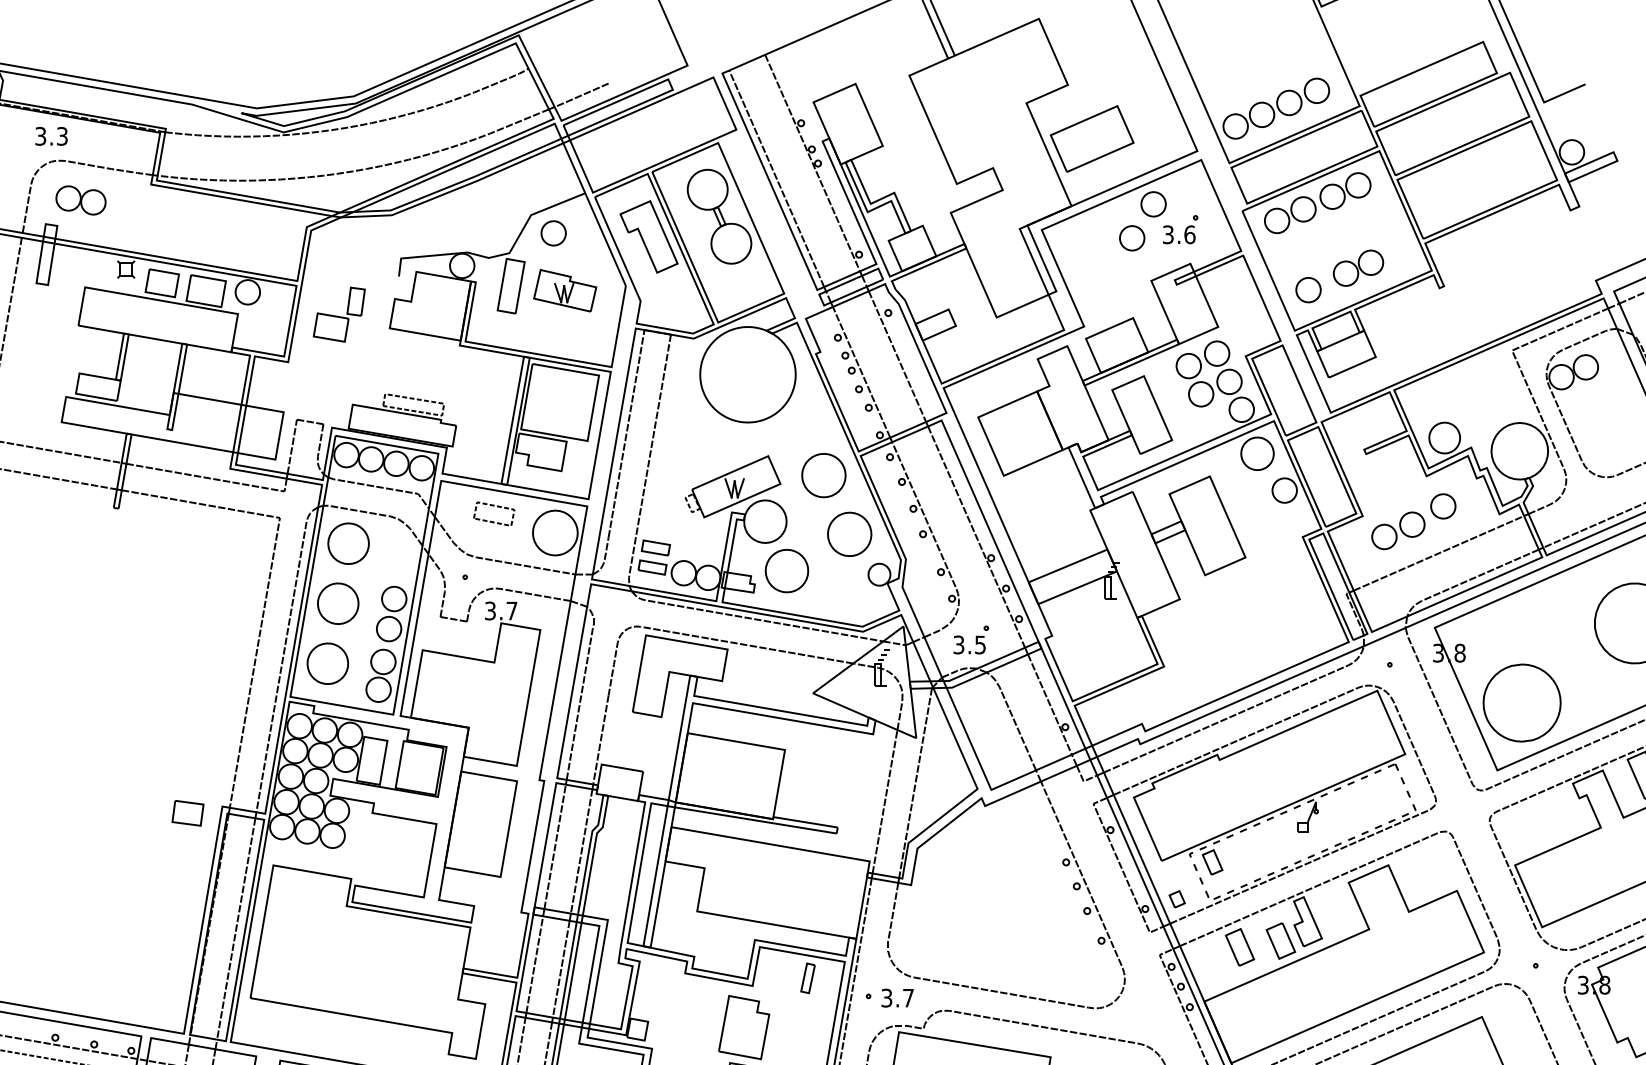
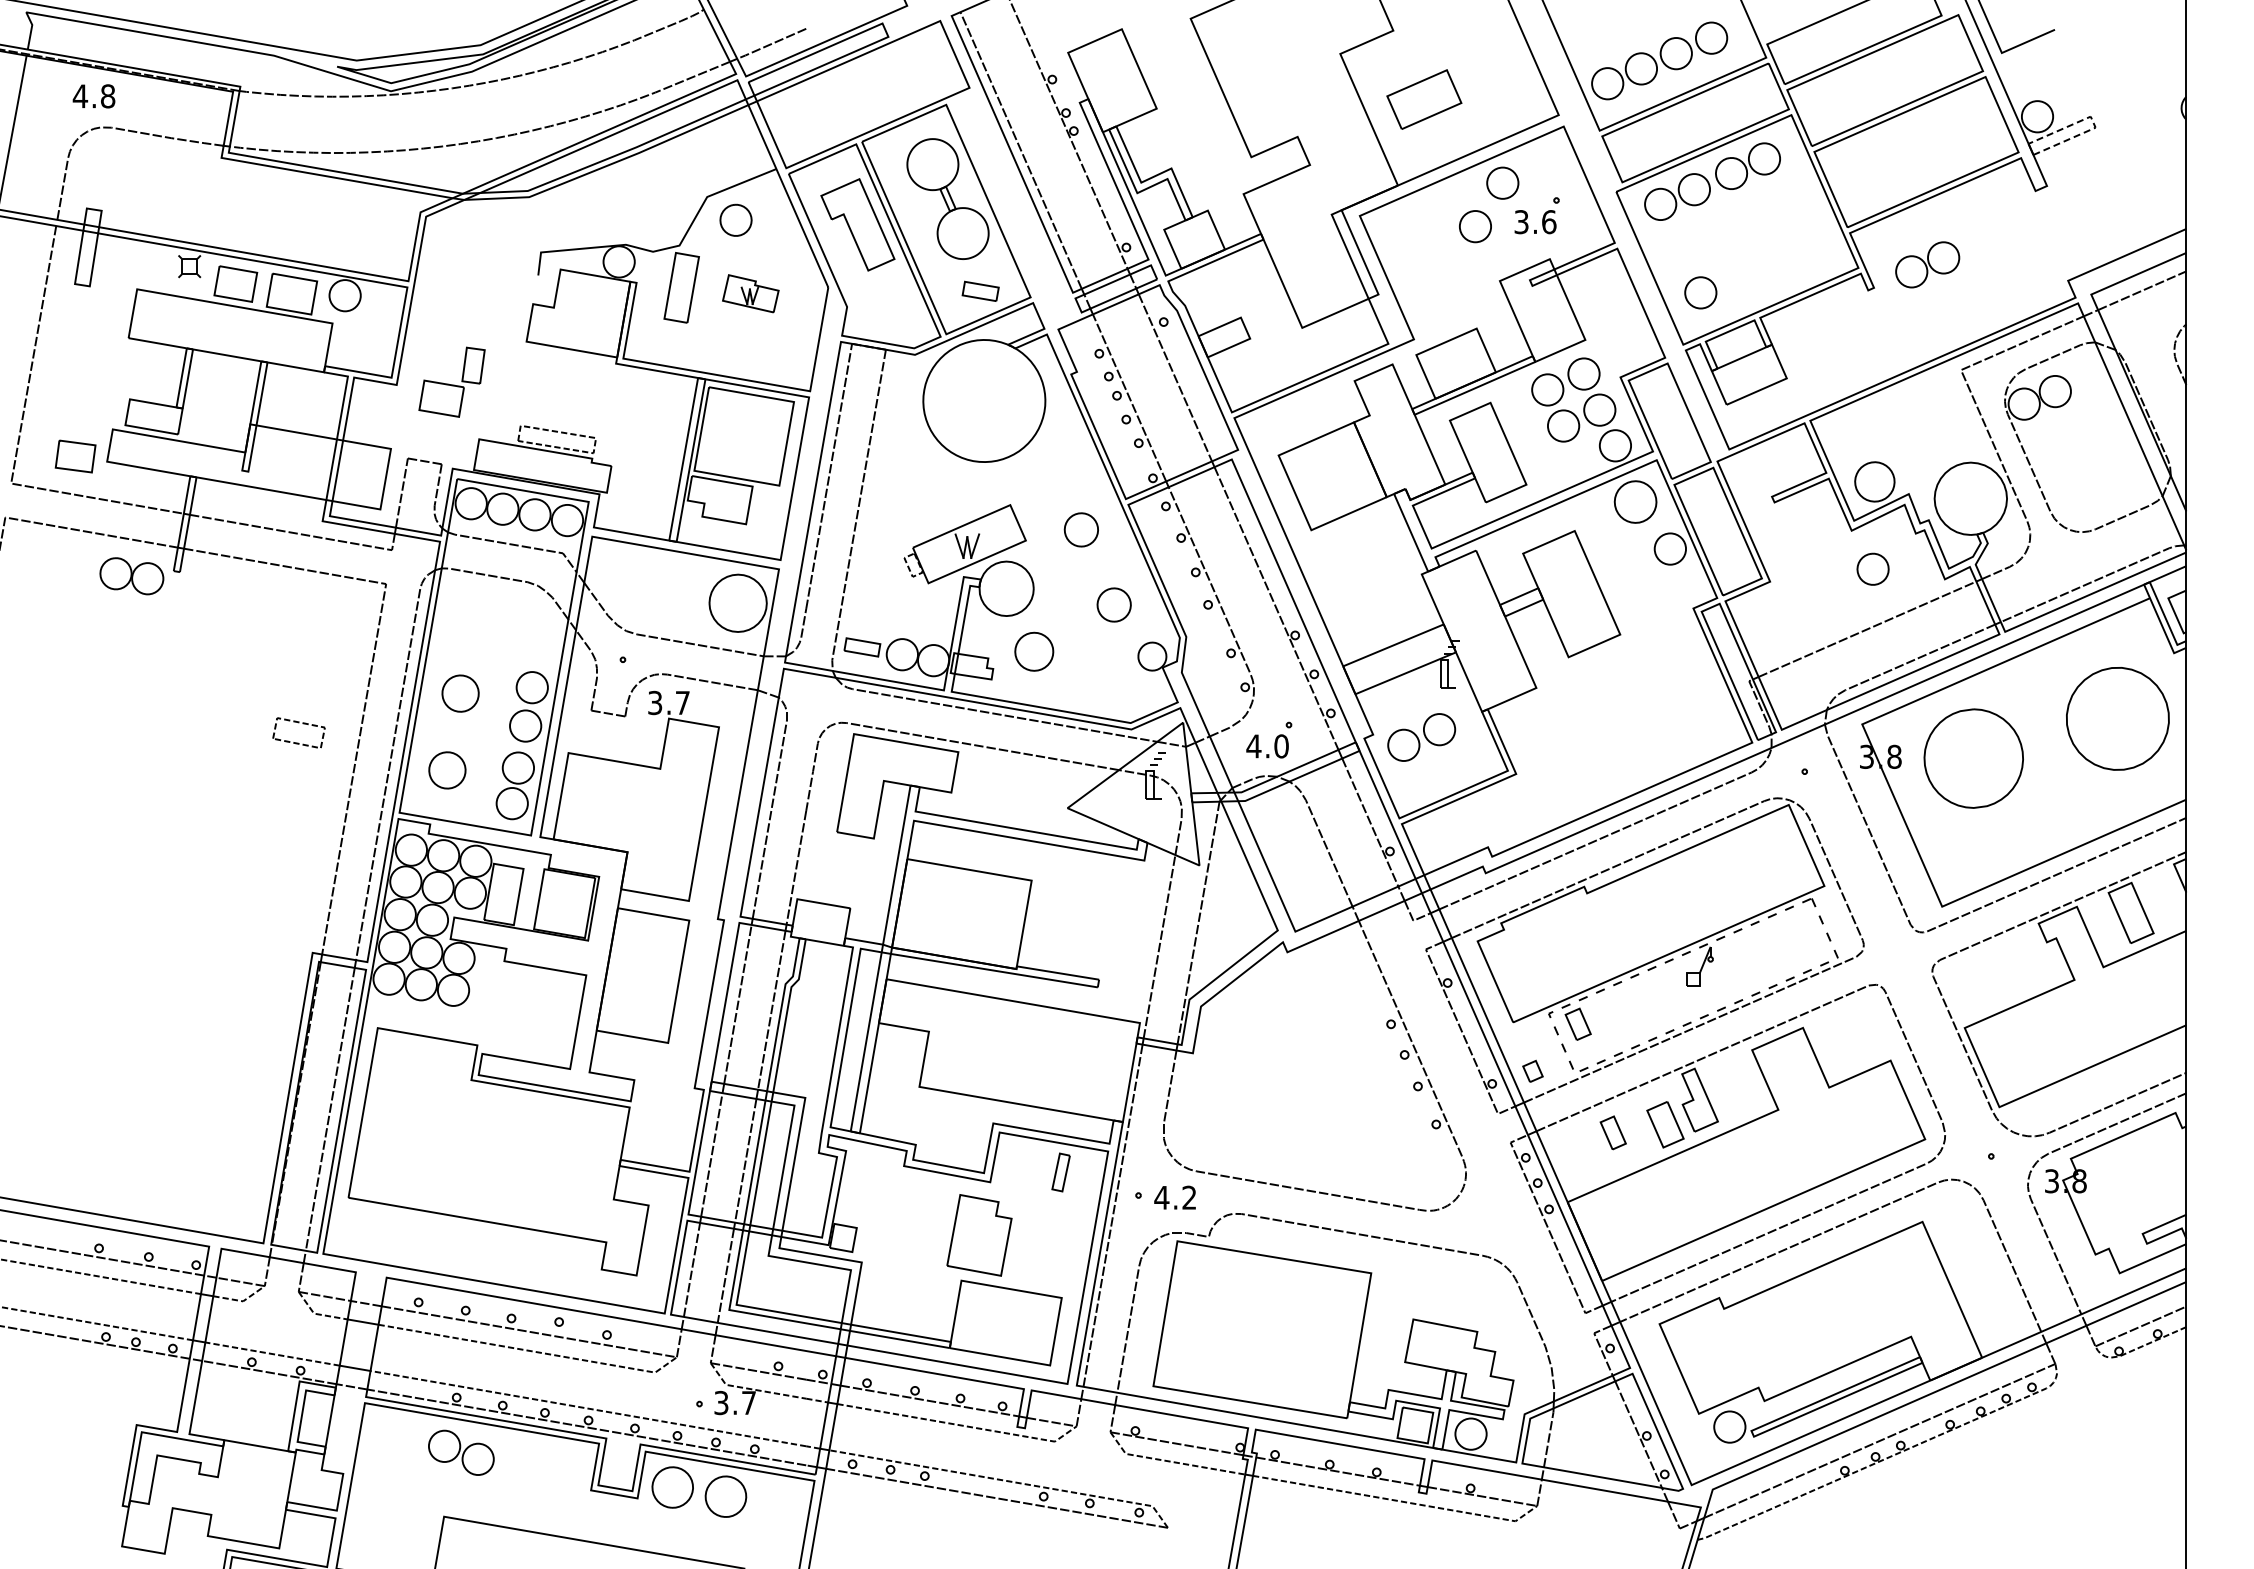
text: (50, 136) -> (93, 96), 3.3 -> 4.8
part: (1092, 138) -> (1424, 99), size x0.7
line: (1614, 156) -> (2092, 121), solid -> dashed
part: (80, 200) -> (131, 576), moved
part: (1358, 267) -> (1927, 264), moved
part: (565, 290) -> (750, 293), size x0.7
part: (338, 314) -> (451, 381), moved
part: (823, 475) -> (1081, 529), size x0.6
part: (493, 506) -> (298, 723), moved
part: (1398, 530) -> (1421, 737), moved
part: (849, 533) -> (1113, 604), size x0.6
part: (348, 543) -> (473, 616), removed
part: (655, 547) -> (980, 290), moved
part: (787, 570) -> (1034, 651), size x0.7
part: (338, 603) -> (460, 693), size x0.7
text: (969, 645) -> (1267, 746), 3.5 -> 4.0
part: (327, 663) -> (447, 770), size x0.7
part: (1521, 702) -> (1973, 758), moved
part: (187, 813) -> (75, 456), moved
part: (1240, 947) -> (1613, 1132), size x0.7
text: (897, 997) -> (1175, 1197), 3.7 -> 4.2

